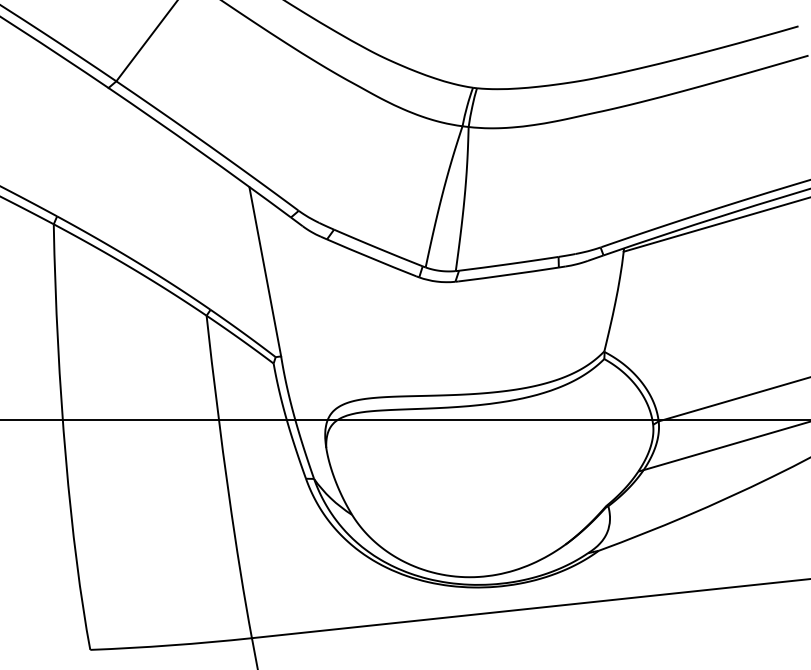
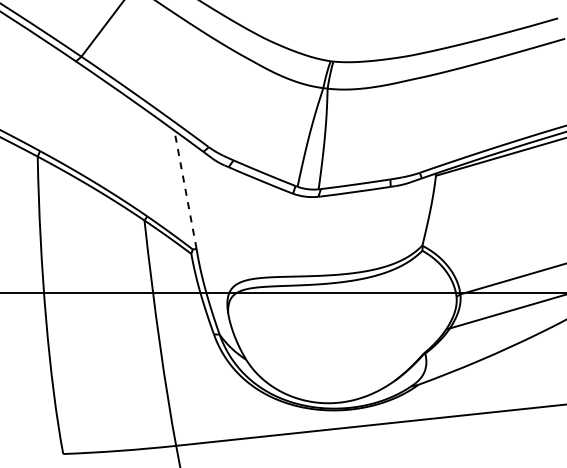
line: (265, 271) -> (185, 189), solid -> dashed

